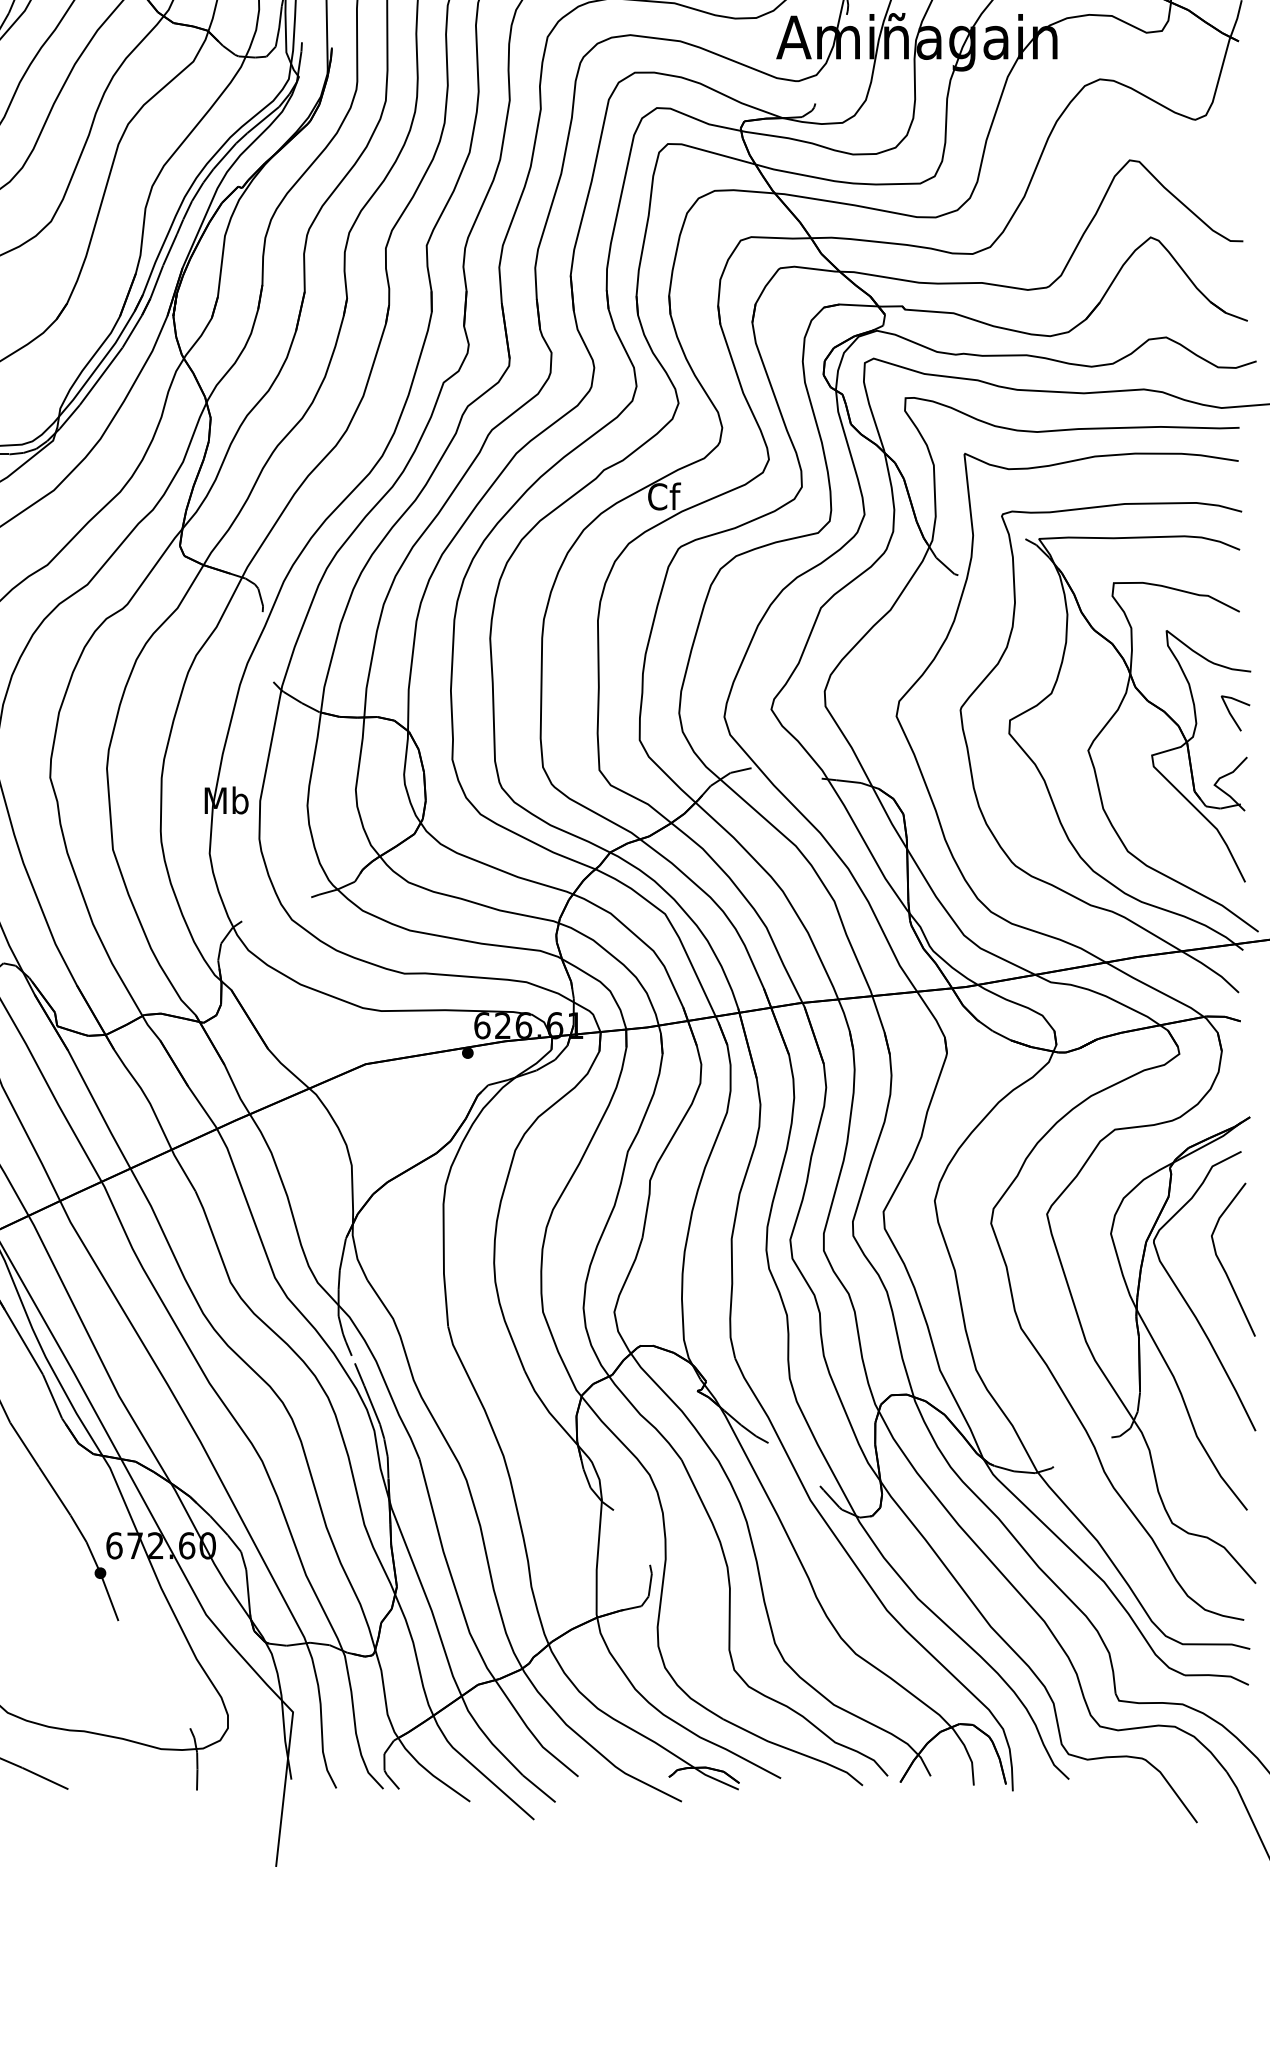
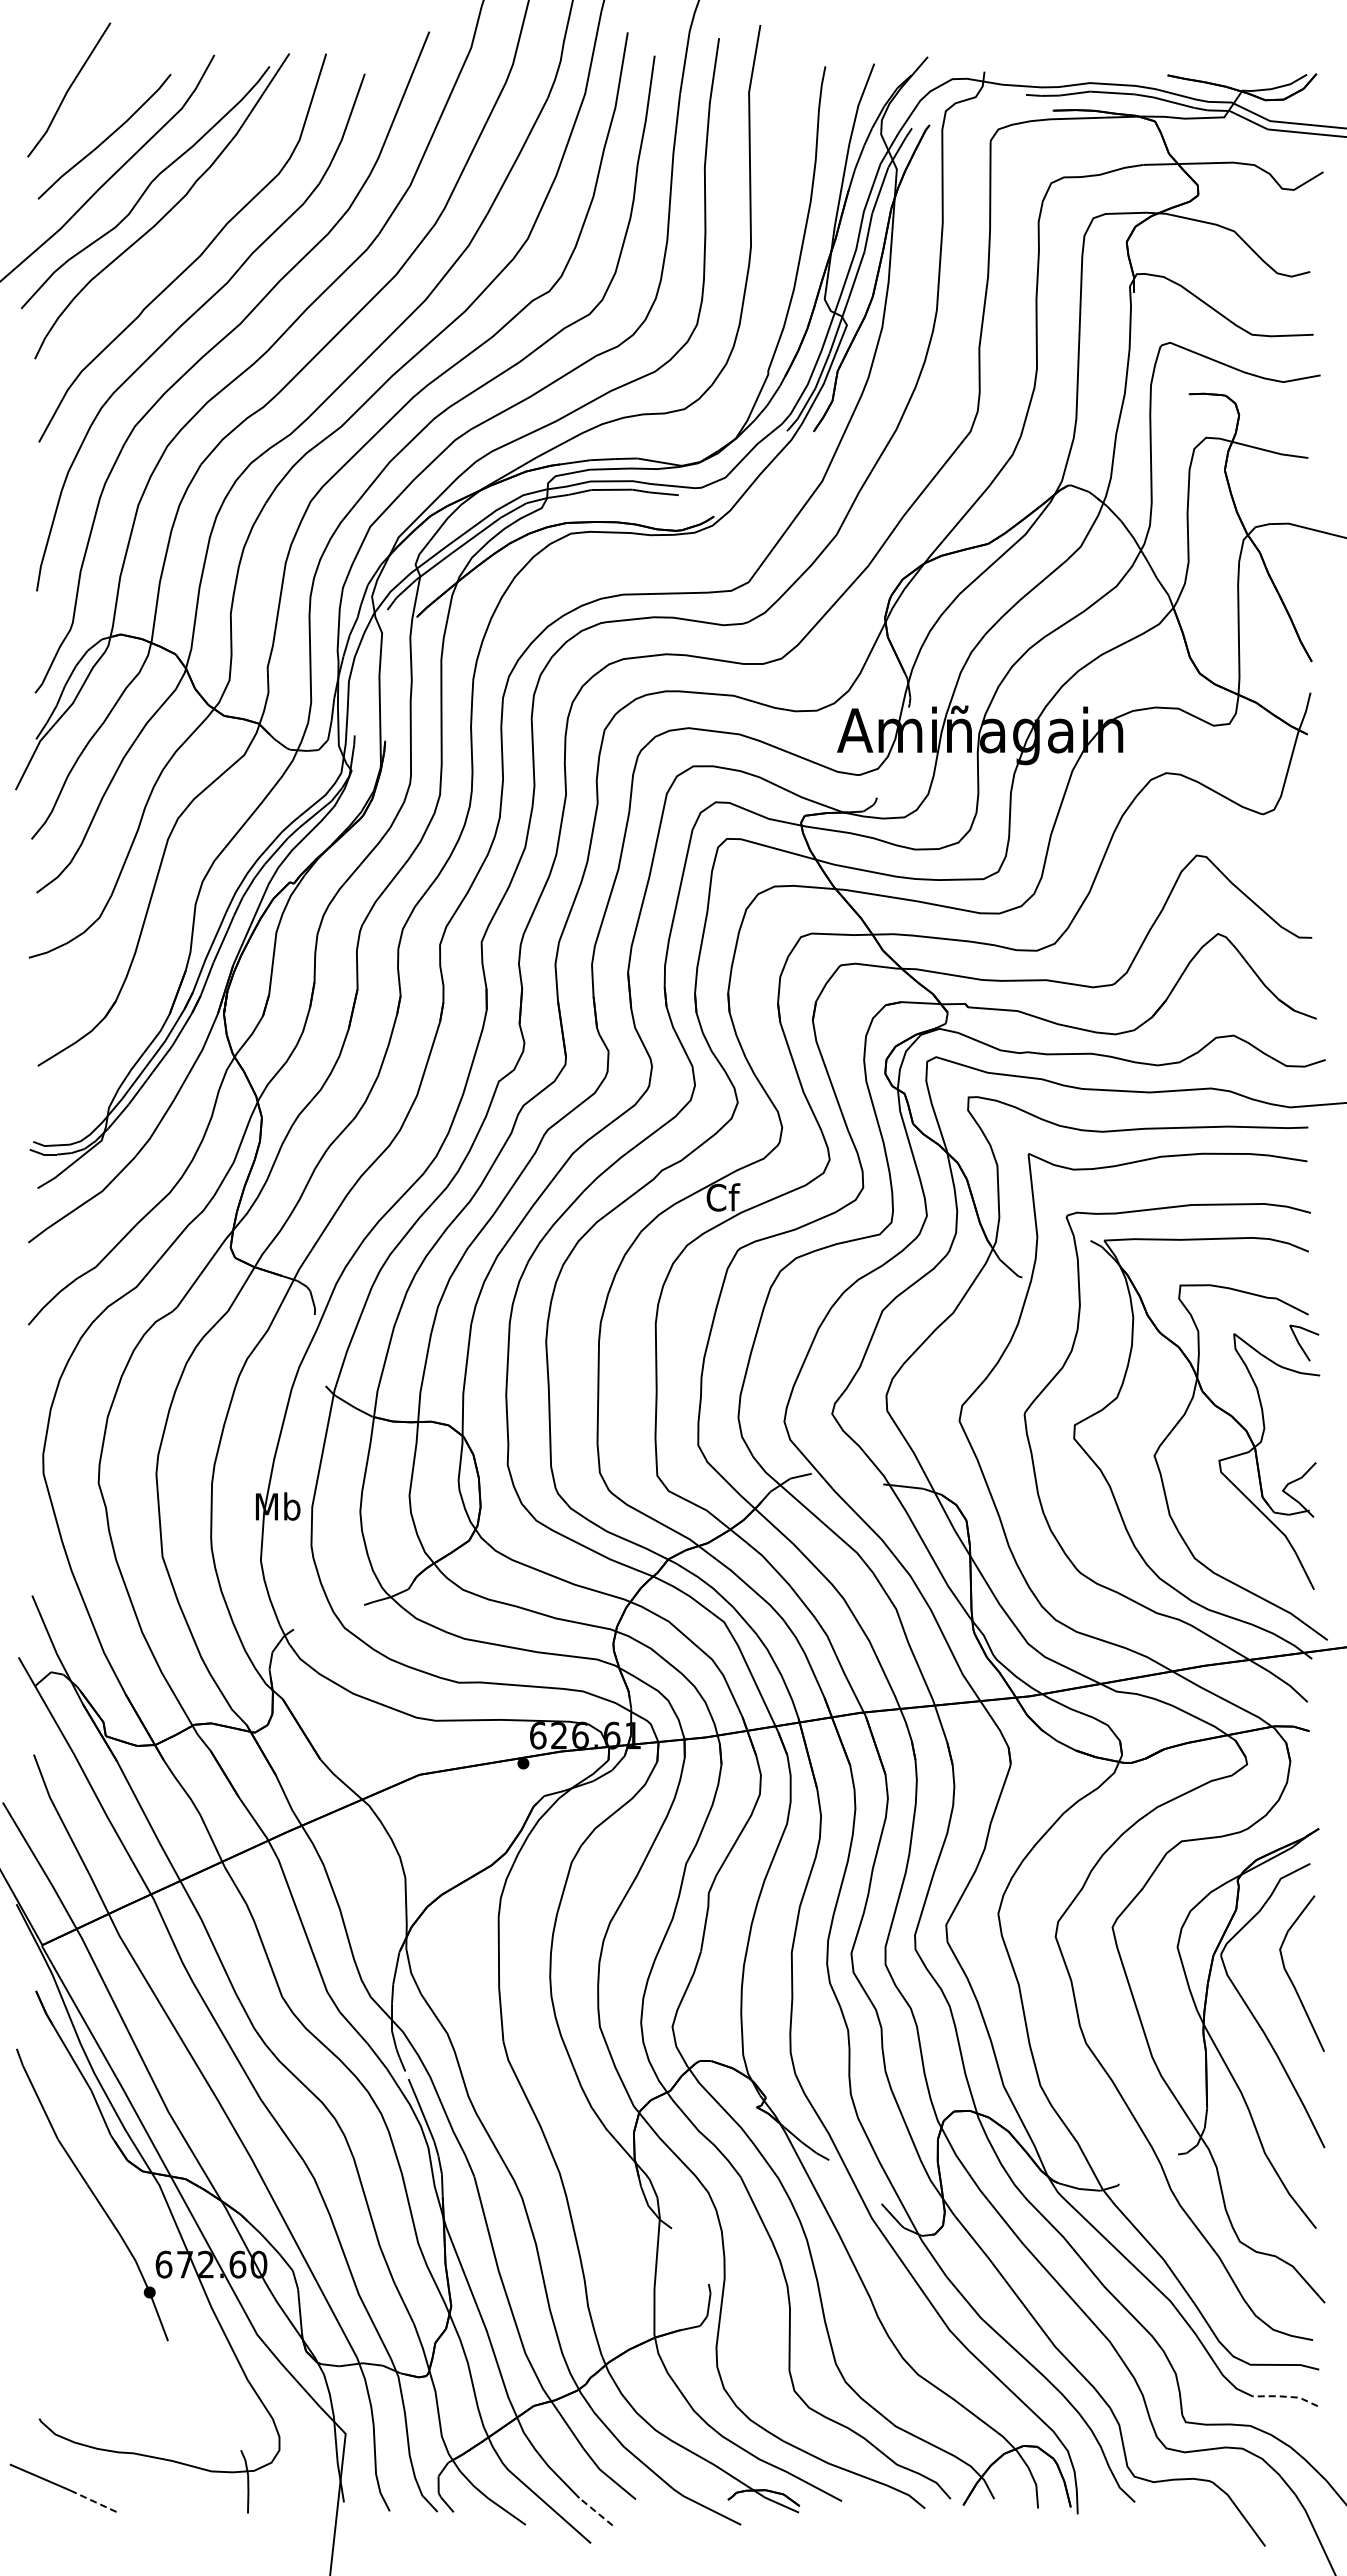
line: (1232, 715) -> (1301, 1345), moved
line: (1217, 1675) -> (1285, 2396), solid -> dashed
line: (45, 1778) -> (93, 2501), solid -> dashed
line: (539, 1788) -> (596, 2511), solid -> dashed

